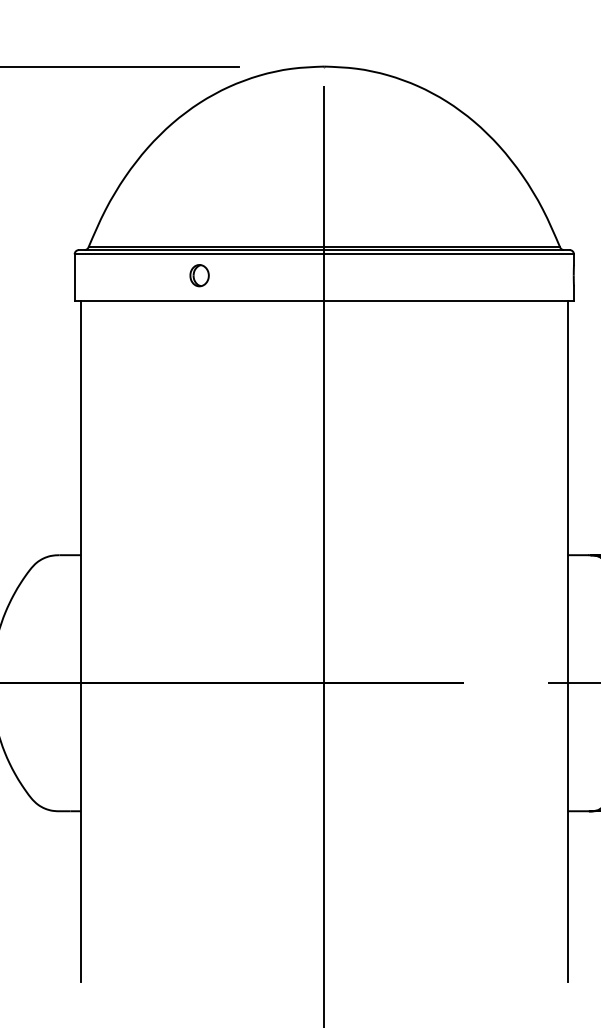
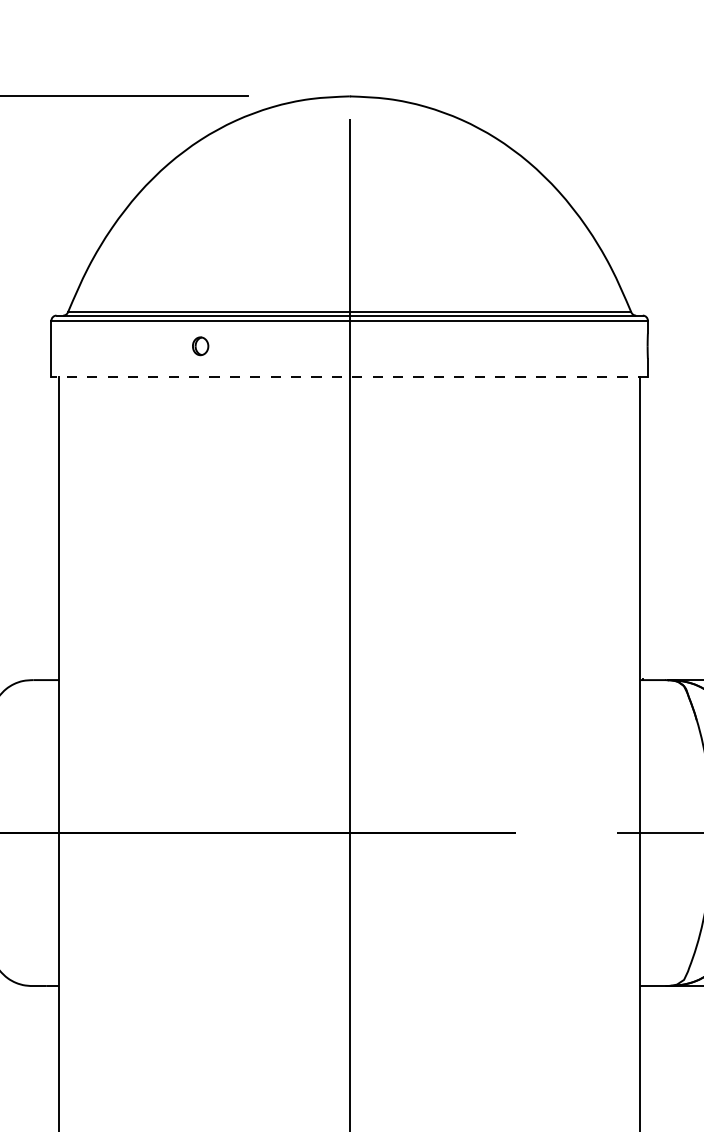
part: (199, 275) -> (200, 345), size x0.7
line: (324, 301) -> (349, 377), solid -> dashed

